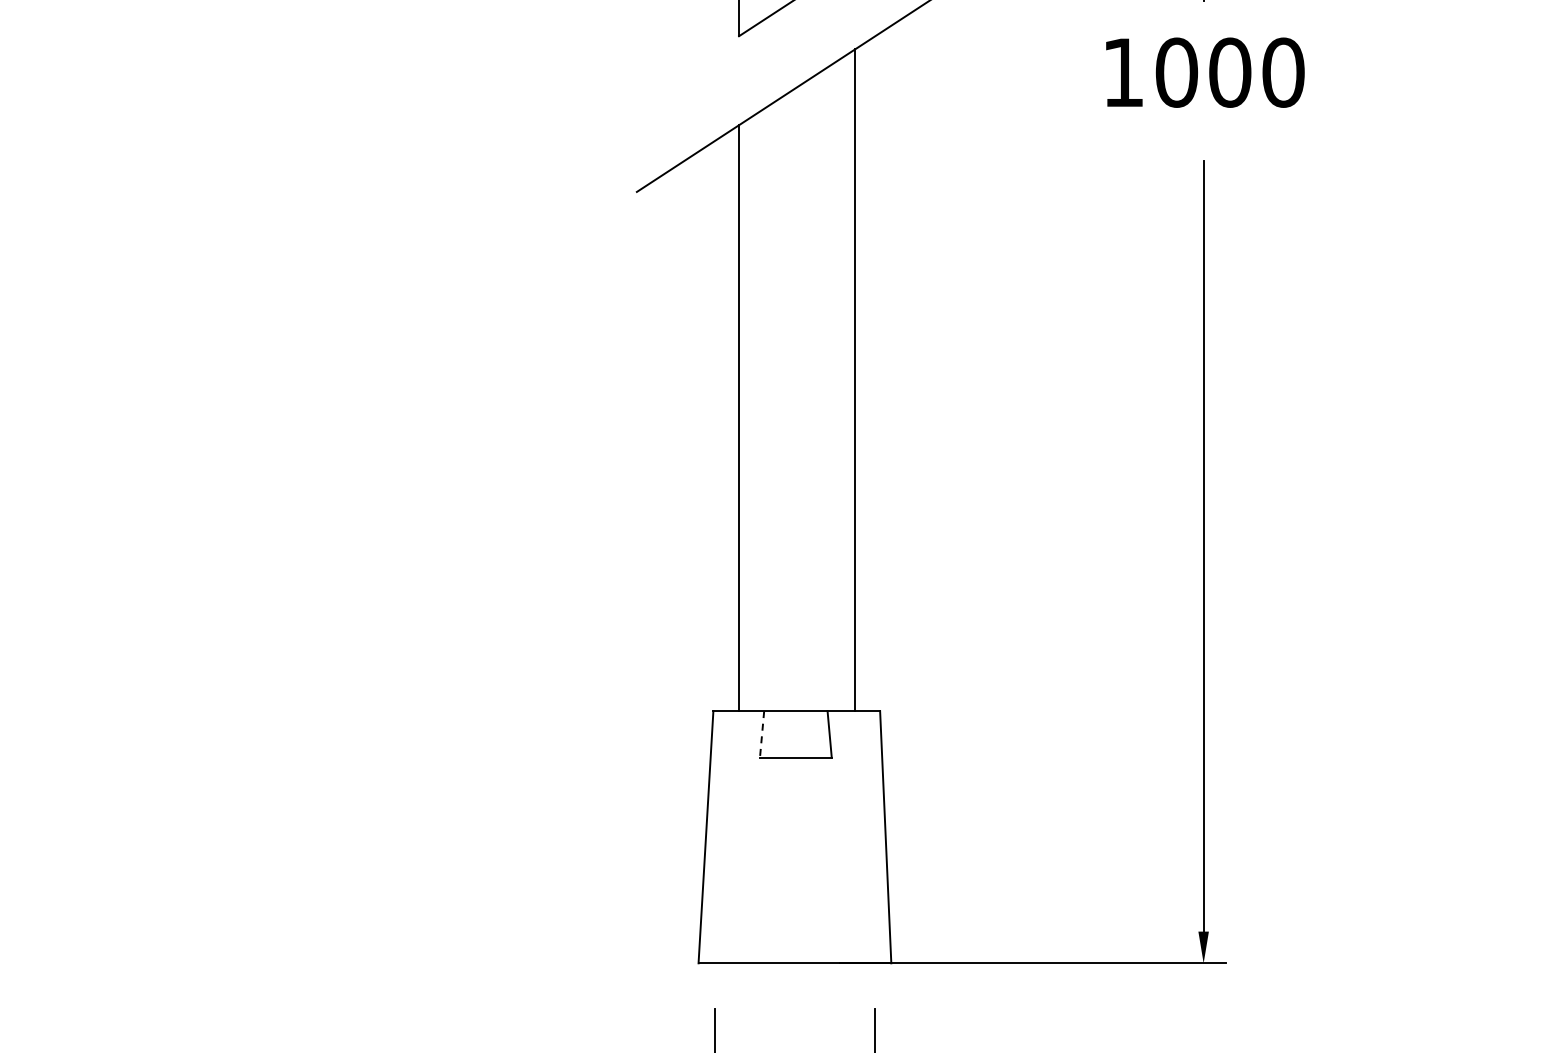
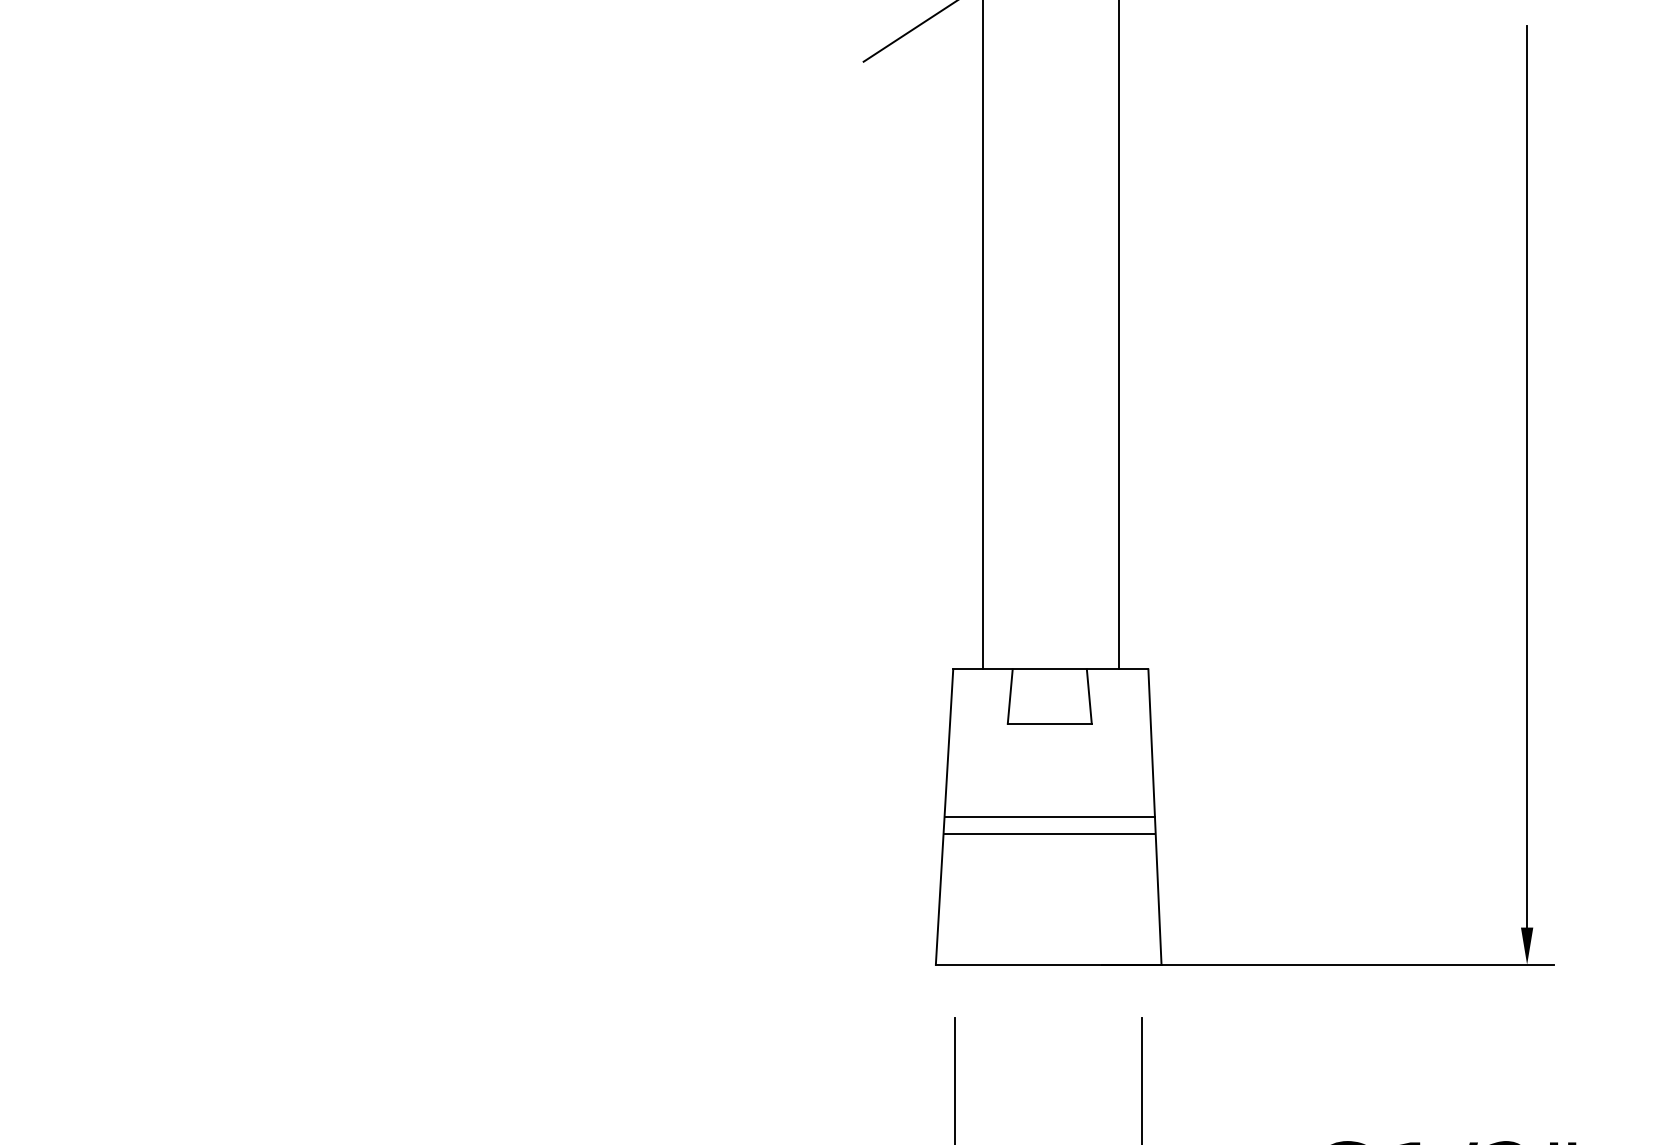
line: (762, 734) -> (1010, 696), dashed -> solid
line: (795, 837) -> (1049, 817), added
line: (795, 851) -> (1049, 833), added

